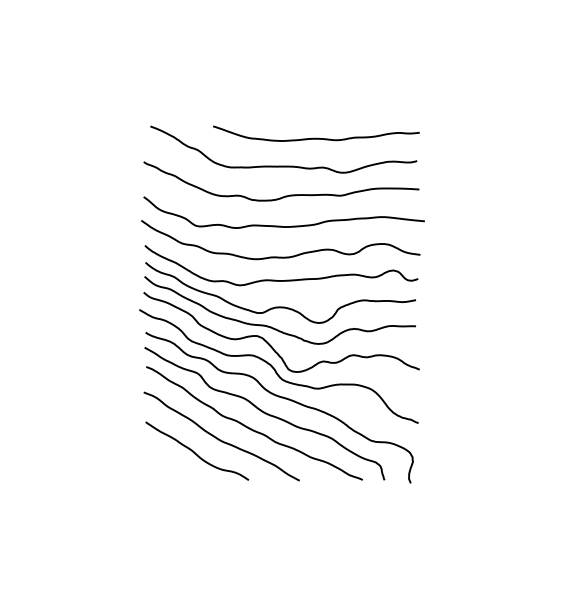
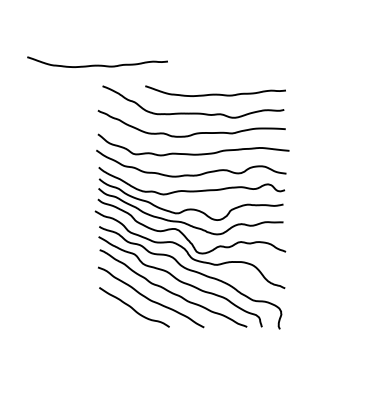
curve: (142, 94) -> (97, 64), added

